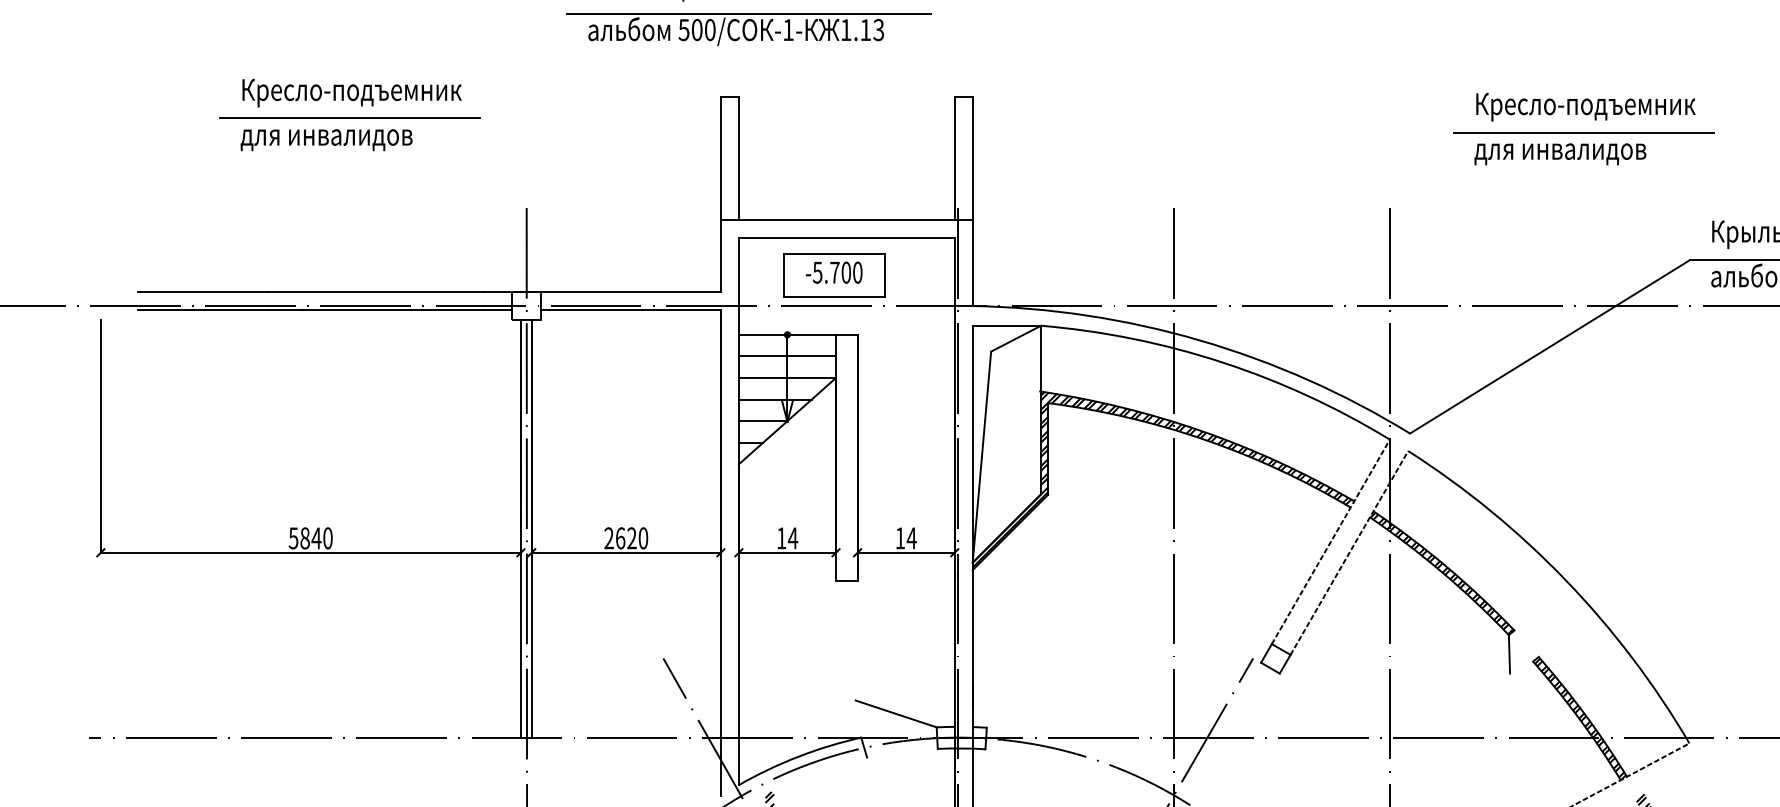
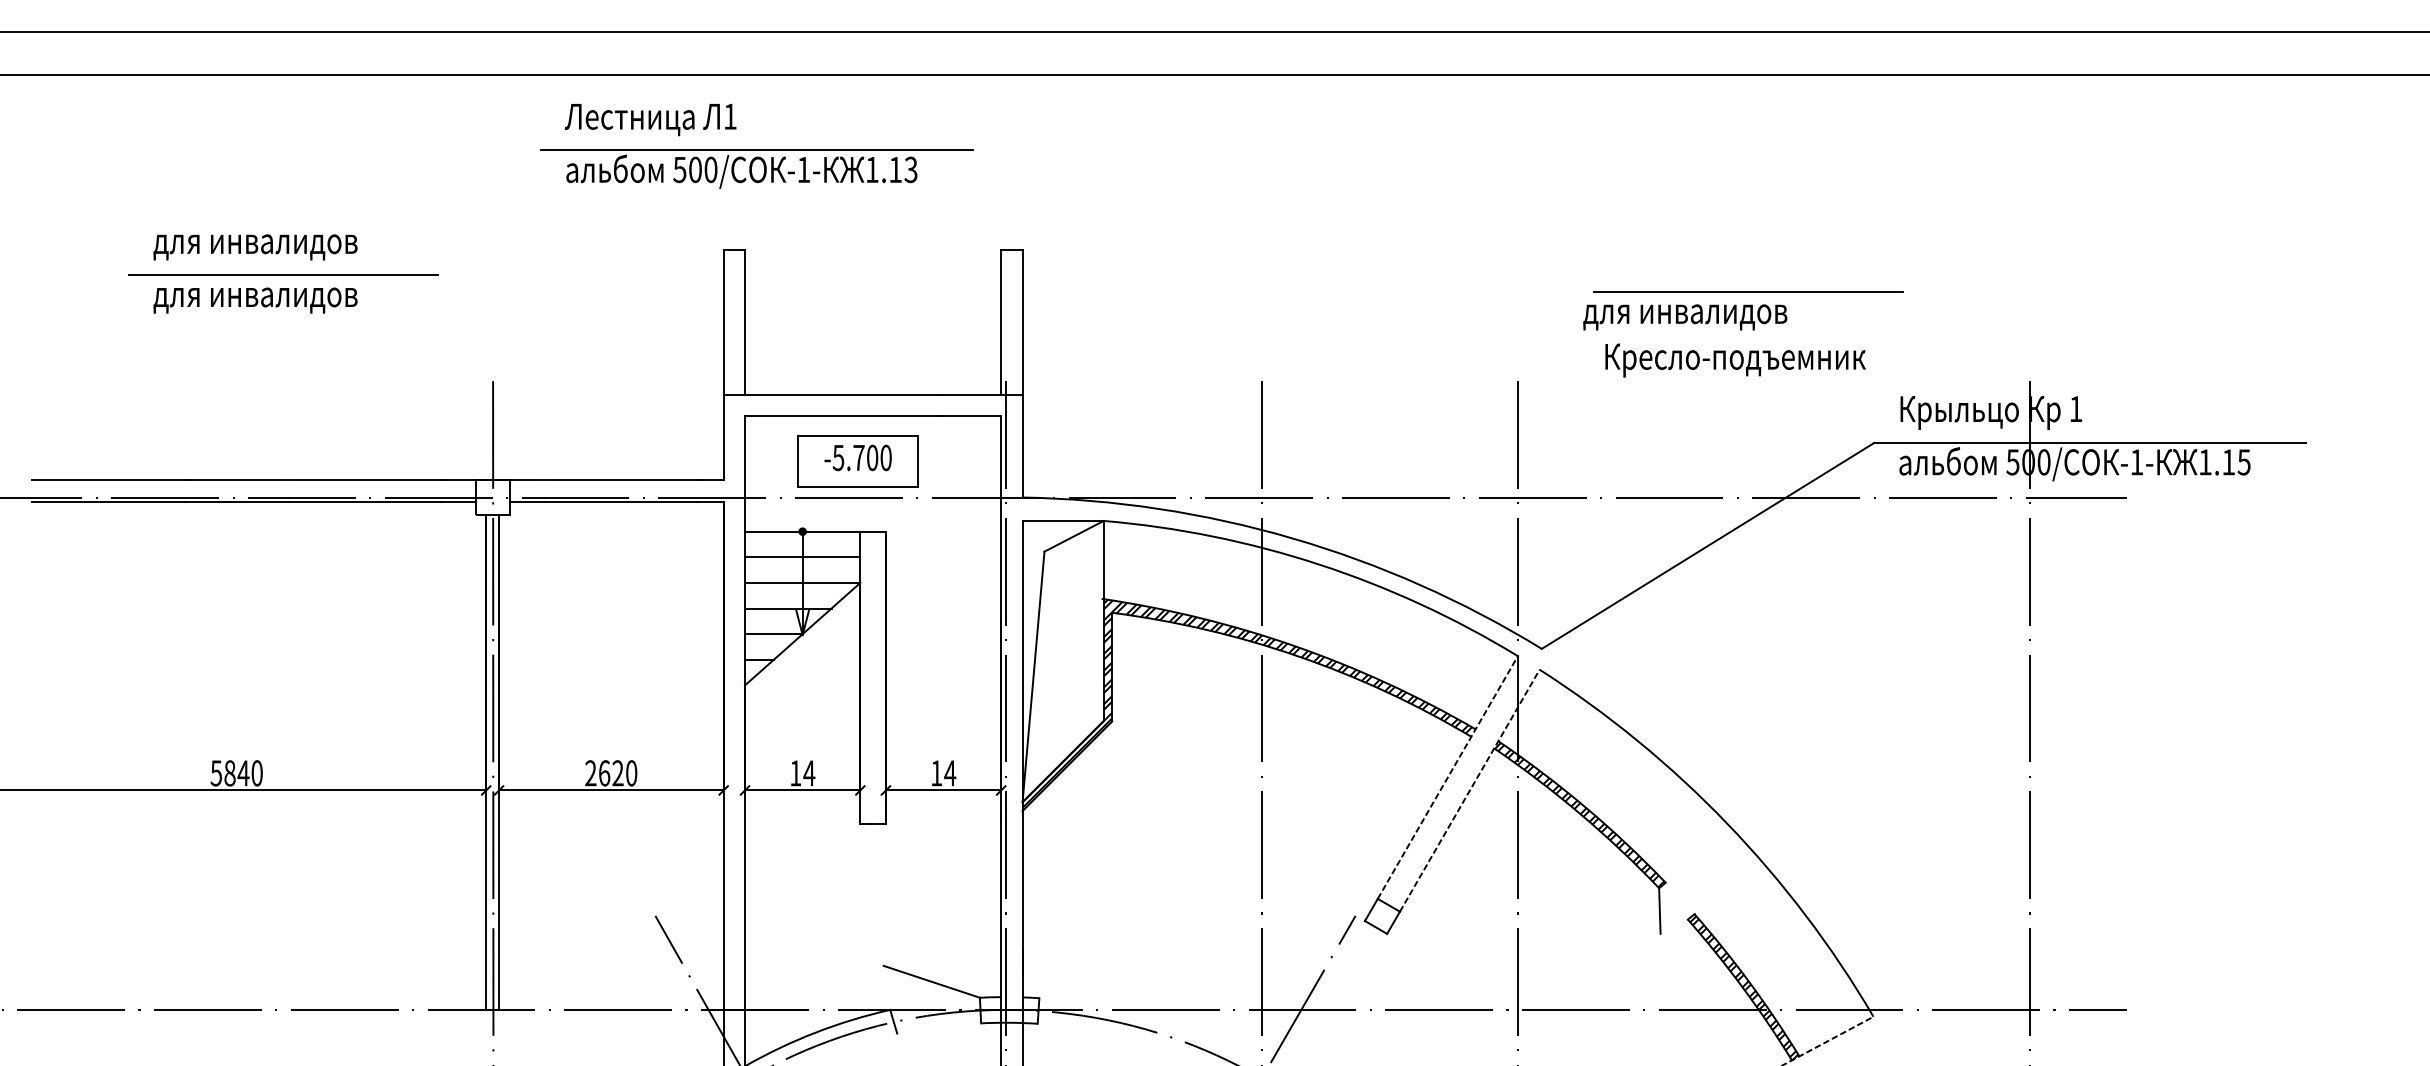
text: (351, 92) -> (284, 244), Кресло-подъемник -> для инвалидов
text: (1585, 107) -> (1735, 360), moved
text: (1560, 154) -> (1685, 317), moved

